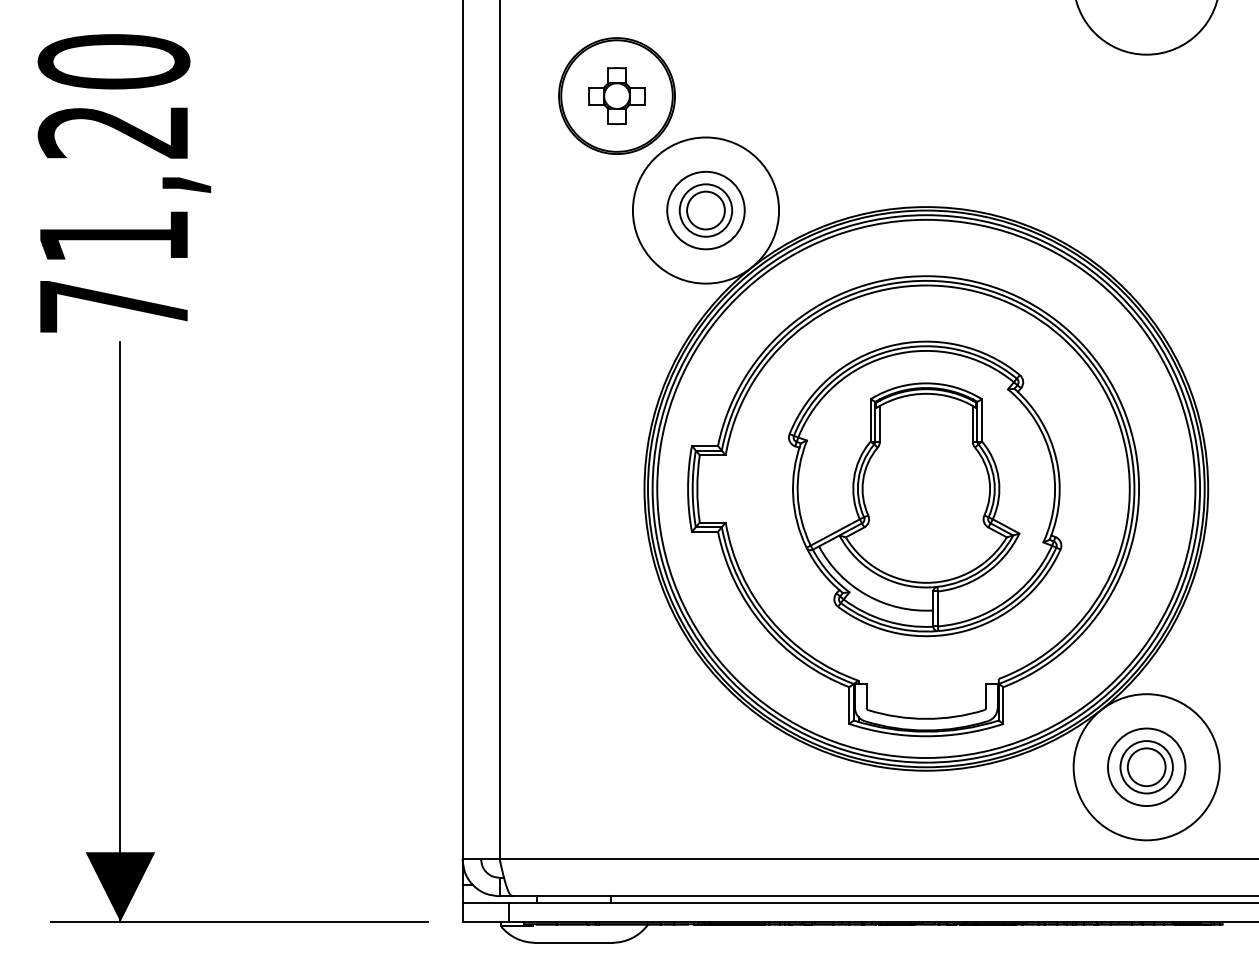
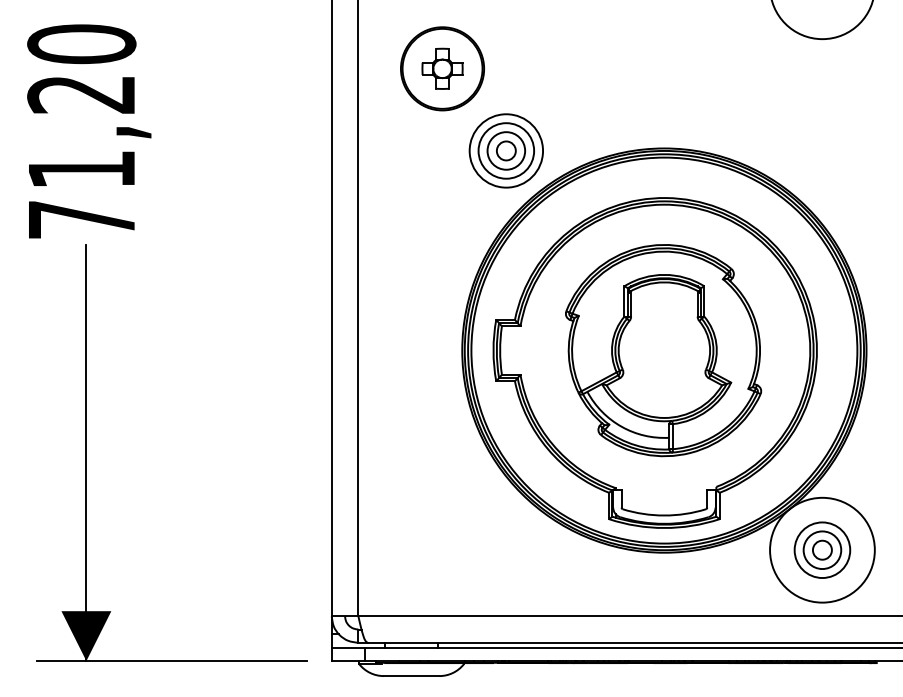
circle: (705, 210) -> (506, 150), size x0.7
circle: (705, 210) -> (506, 150), size x0.7
circle: (1146, 767) -> (822, 550), size x0.7

